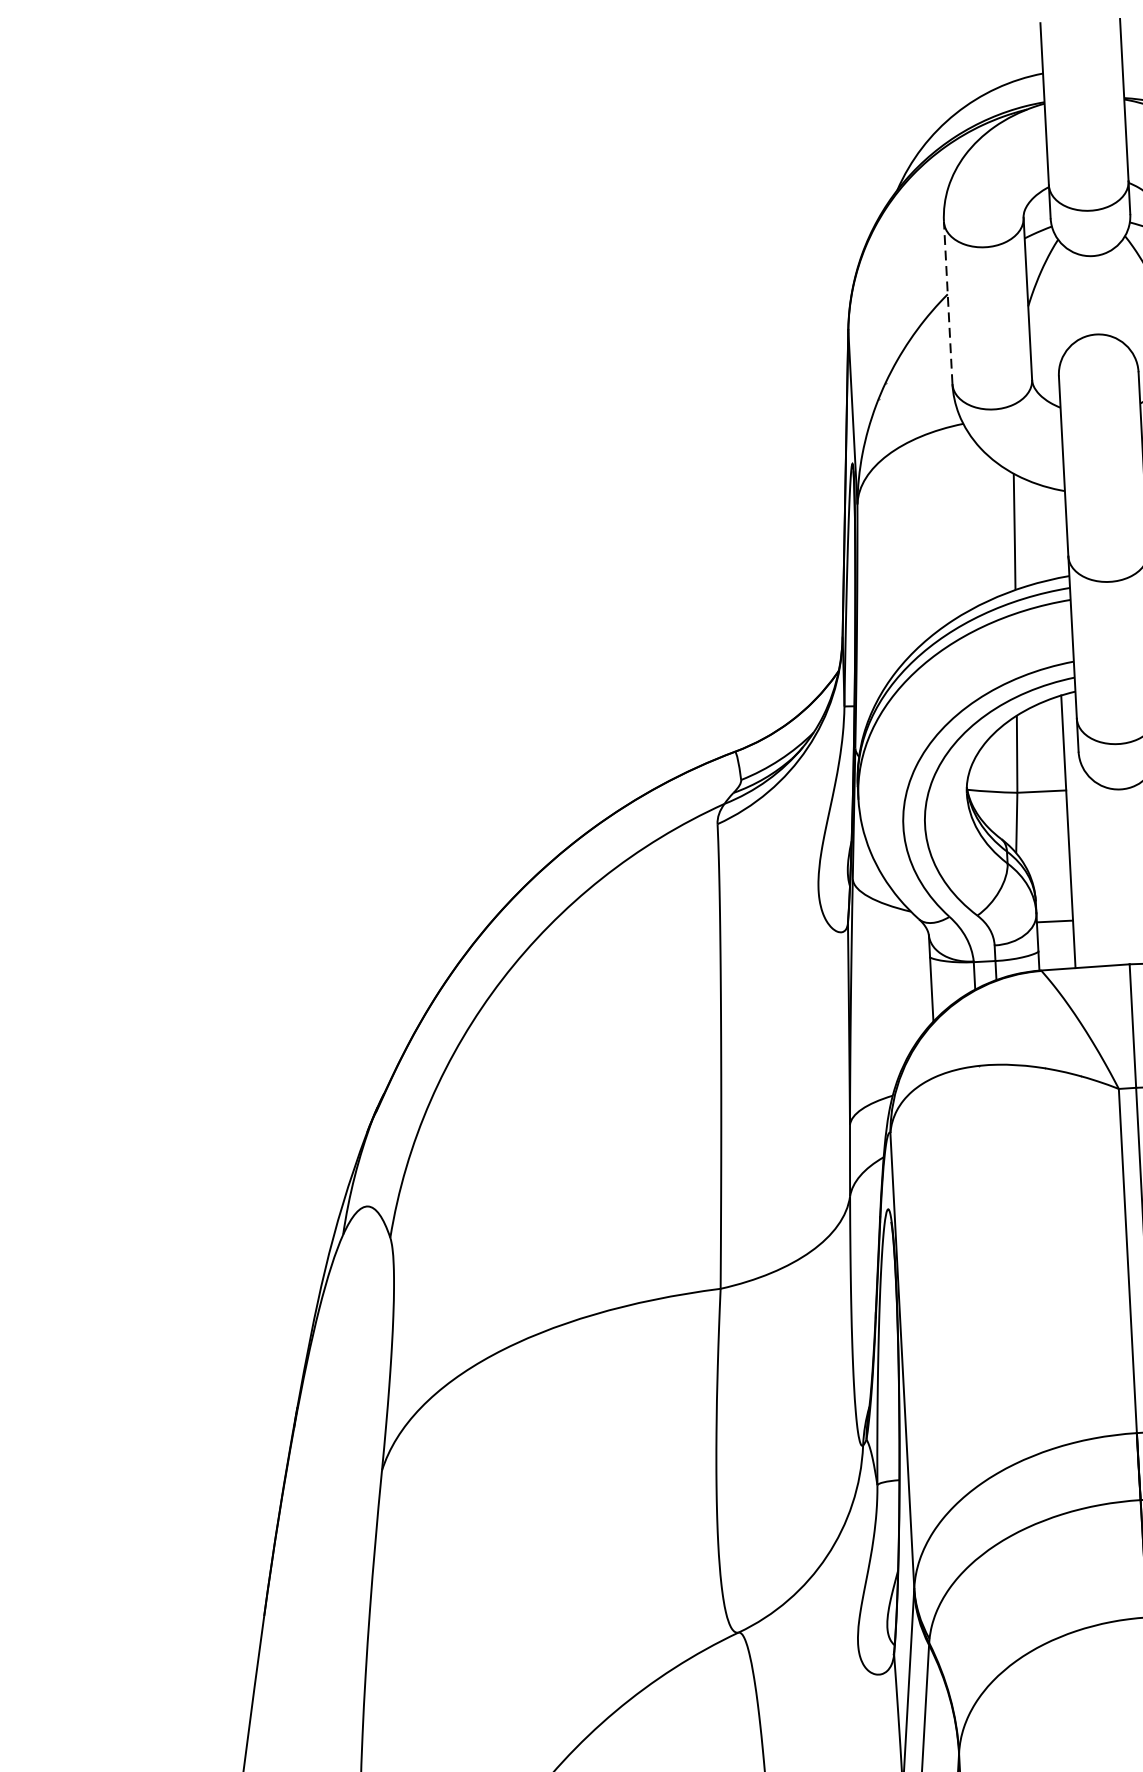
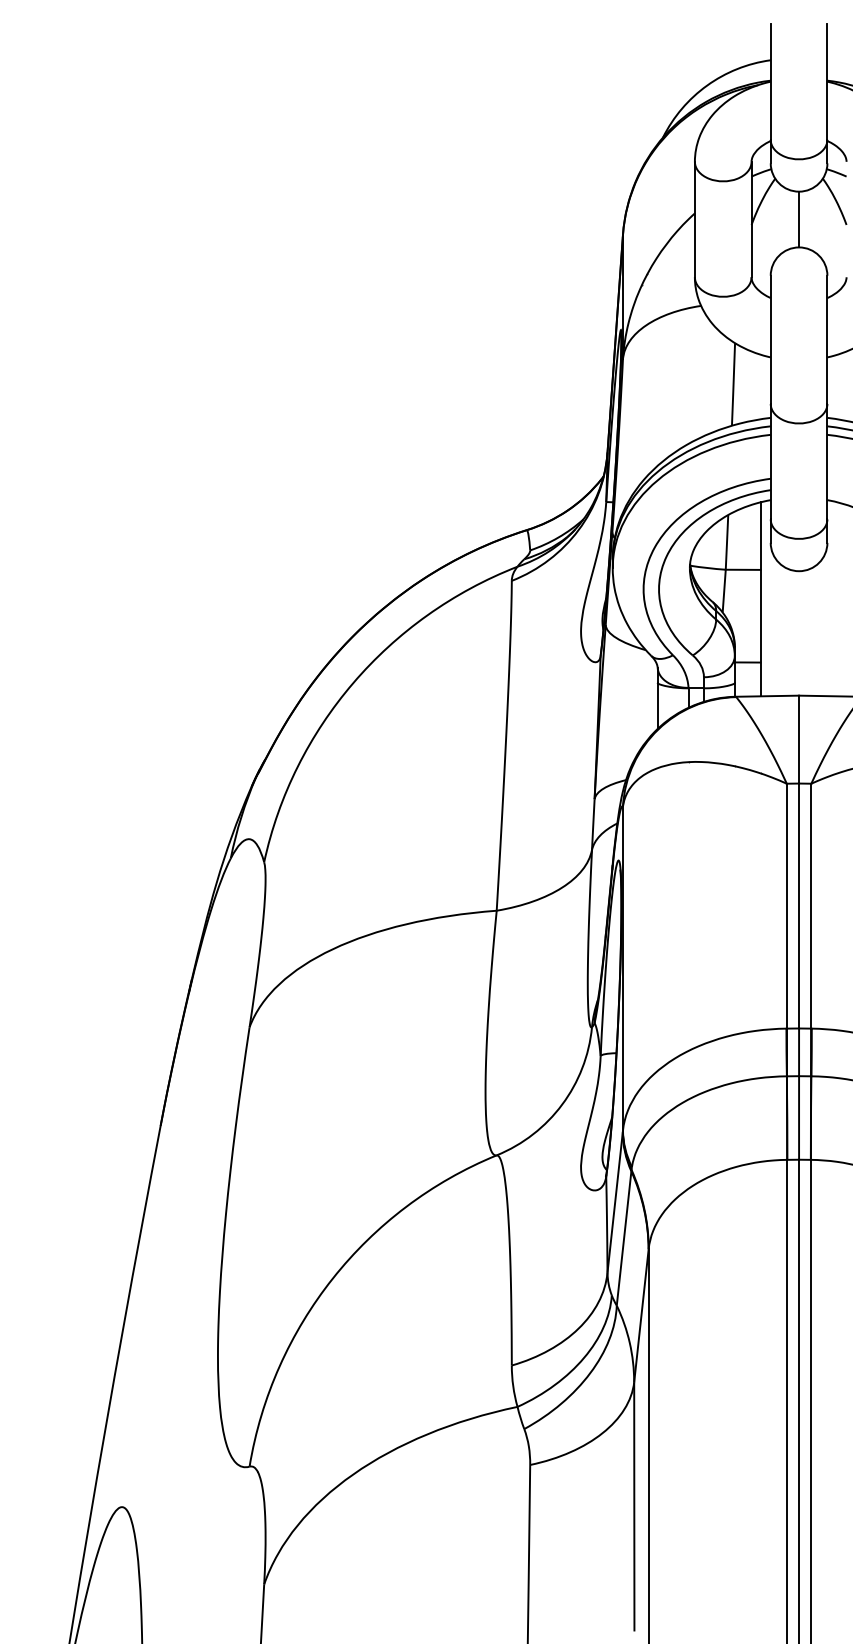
line: (1095, 295) -> (799, 219), added
line: (947, 302) -> (694, 219), dashed -> solid

